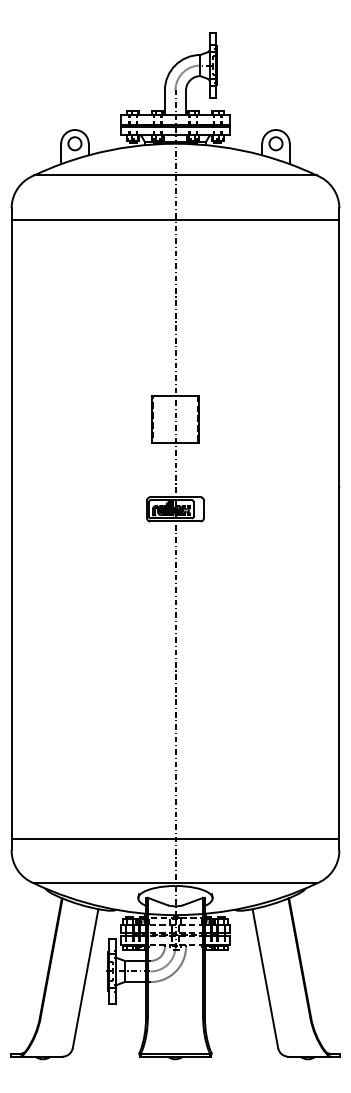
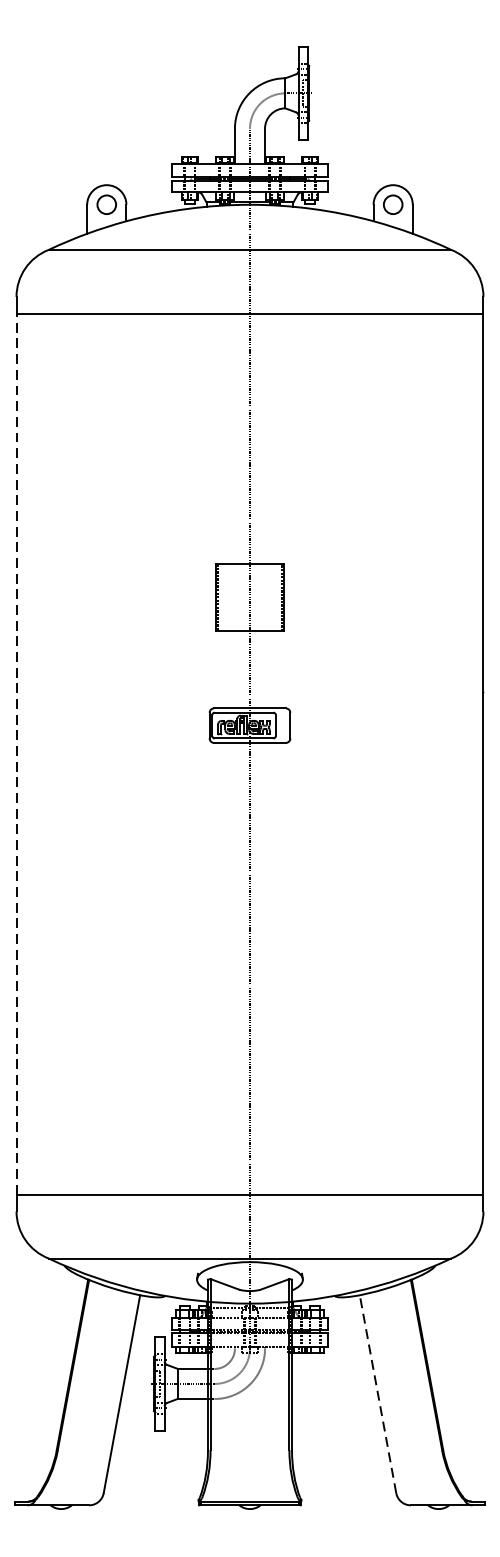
line: (11, 528) -> (16, 752), solid -> dashed
line: (265, 978) -> (378, 1393), solid -> dashed

